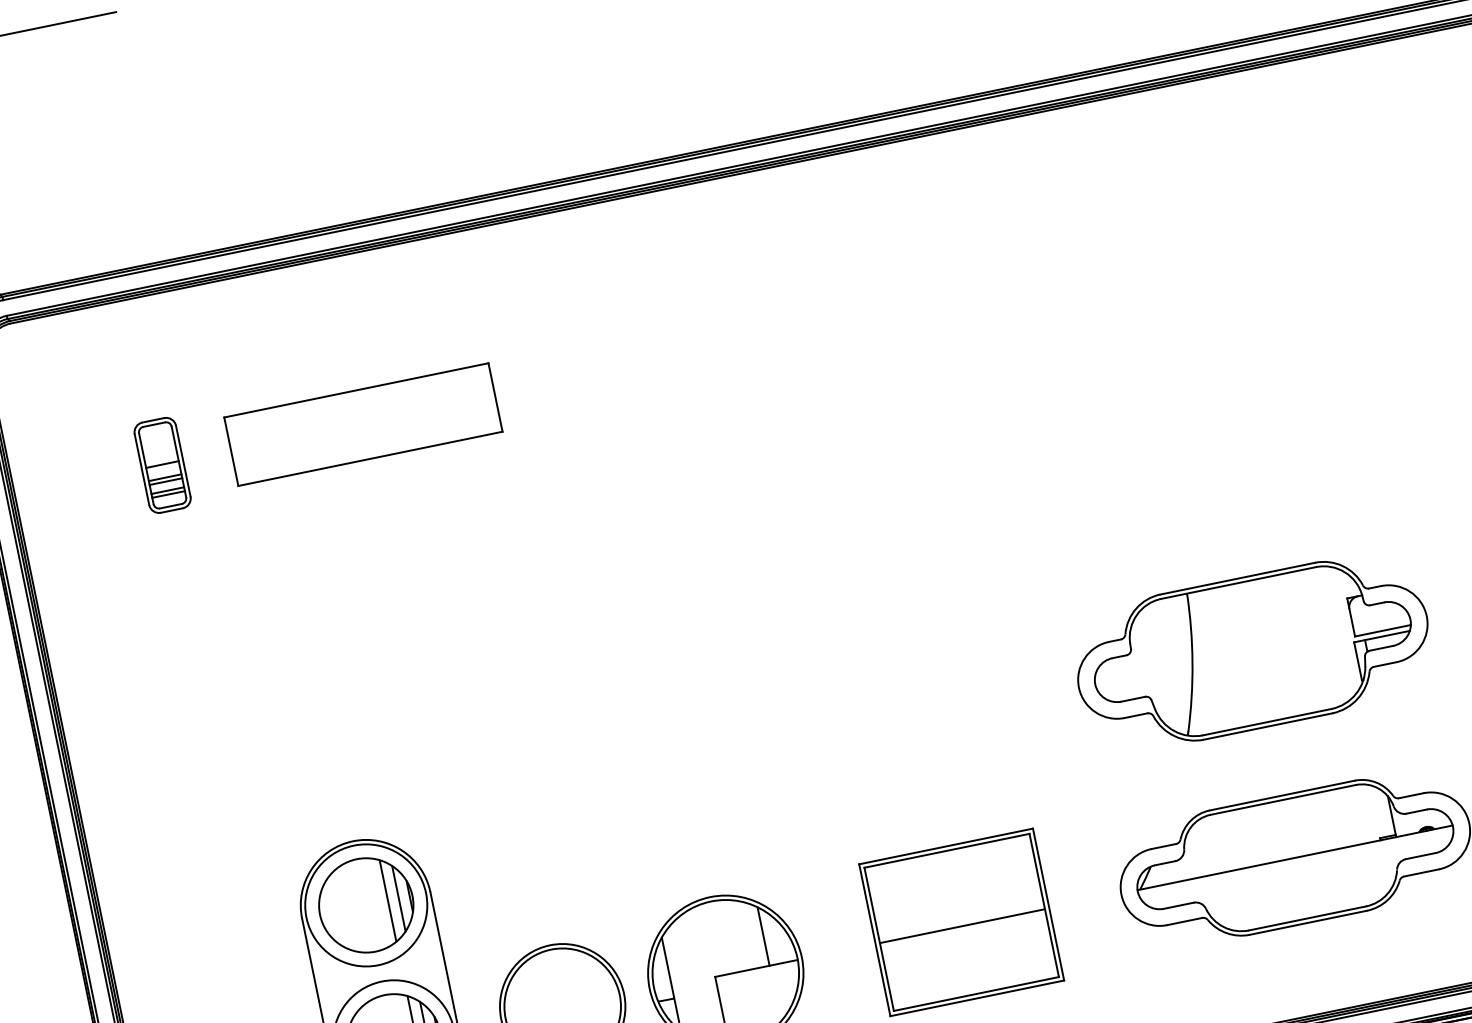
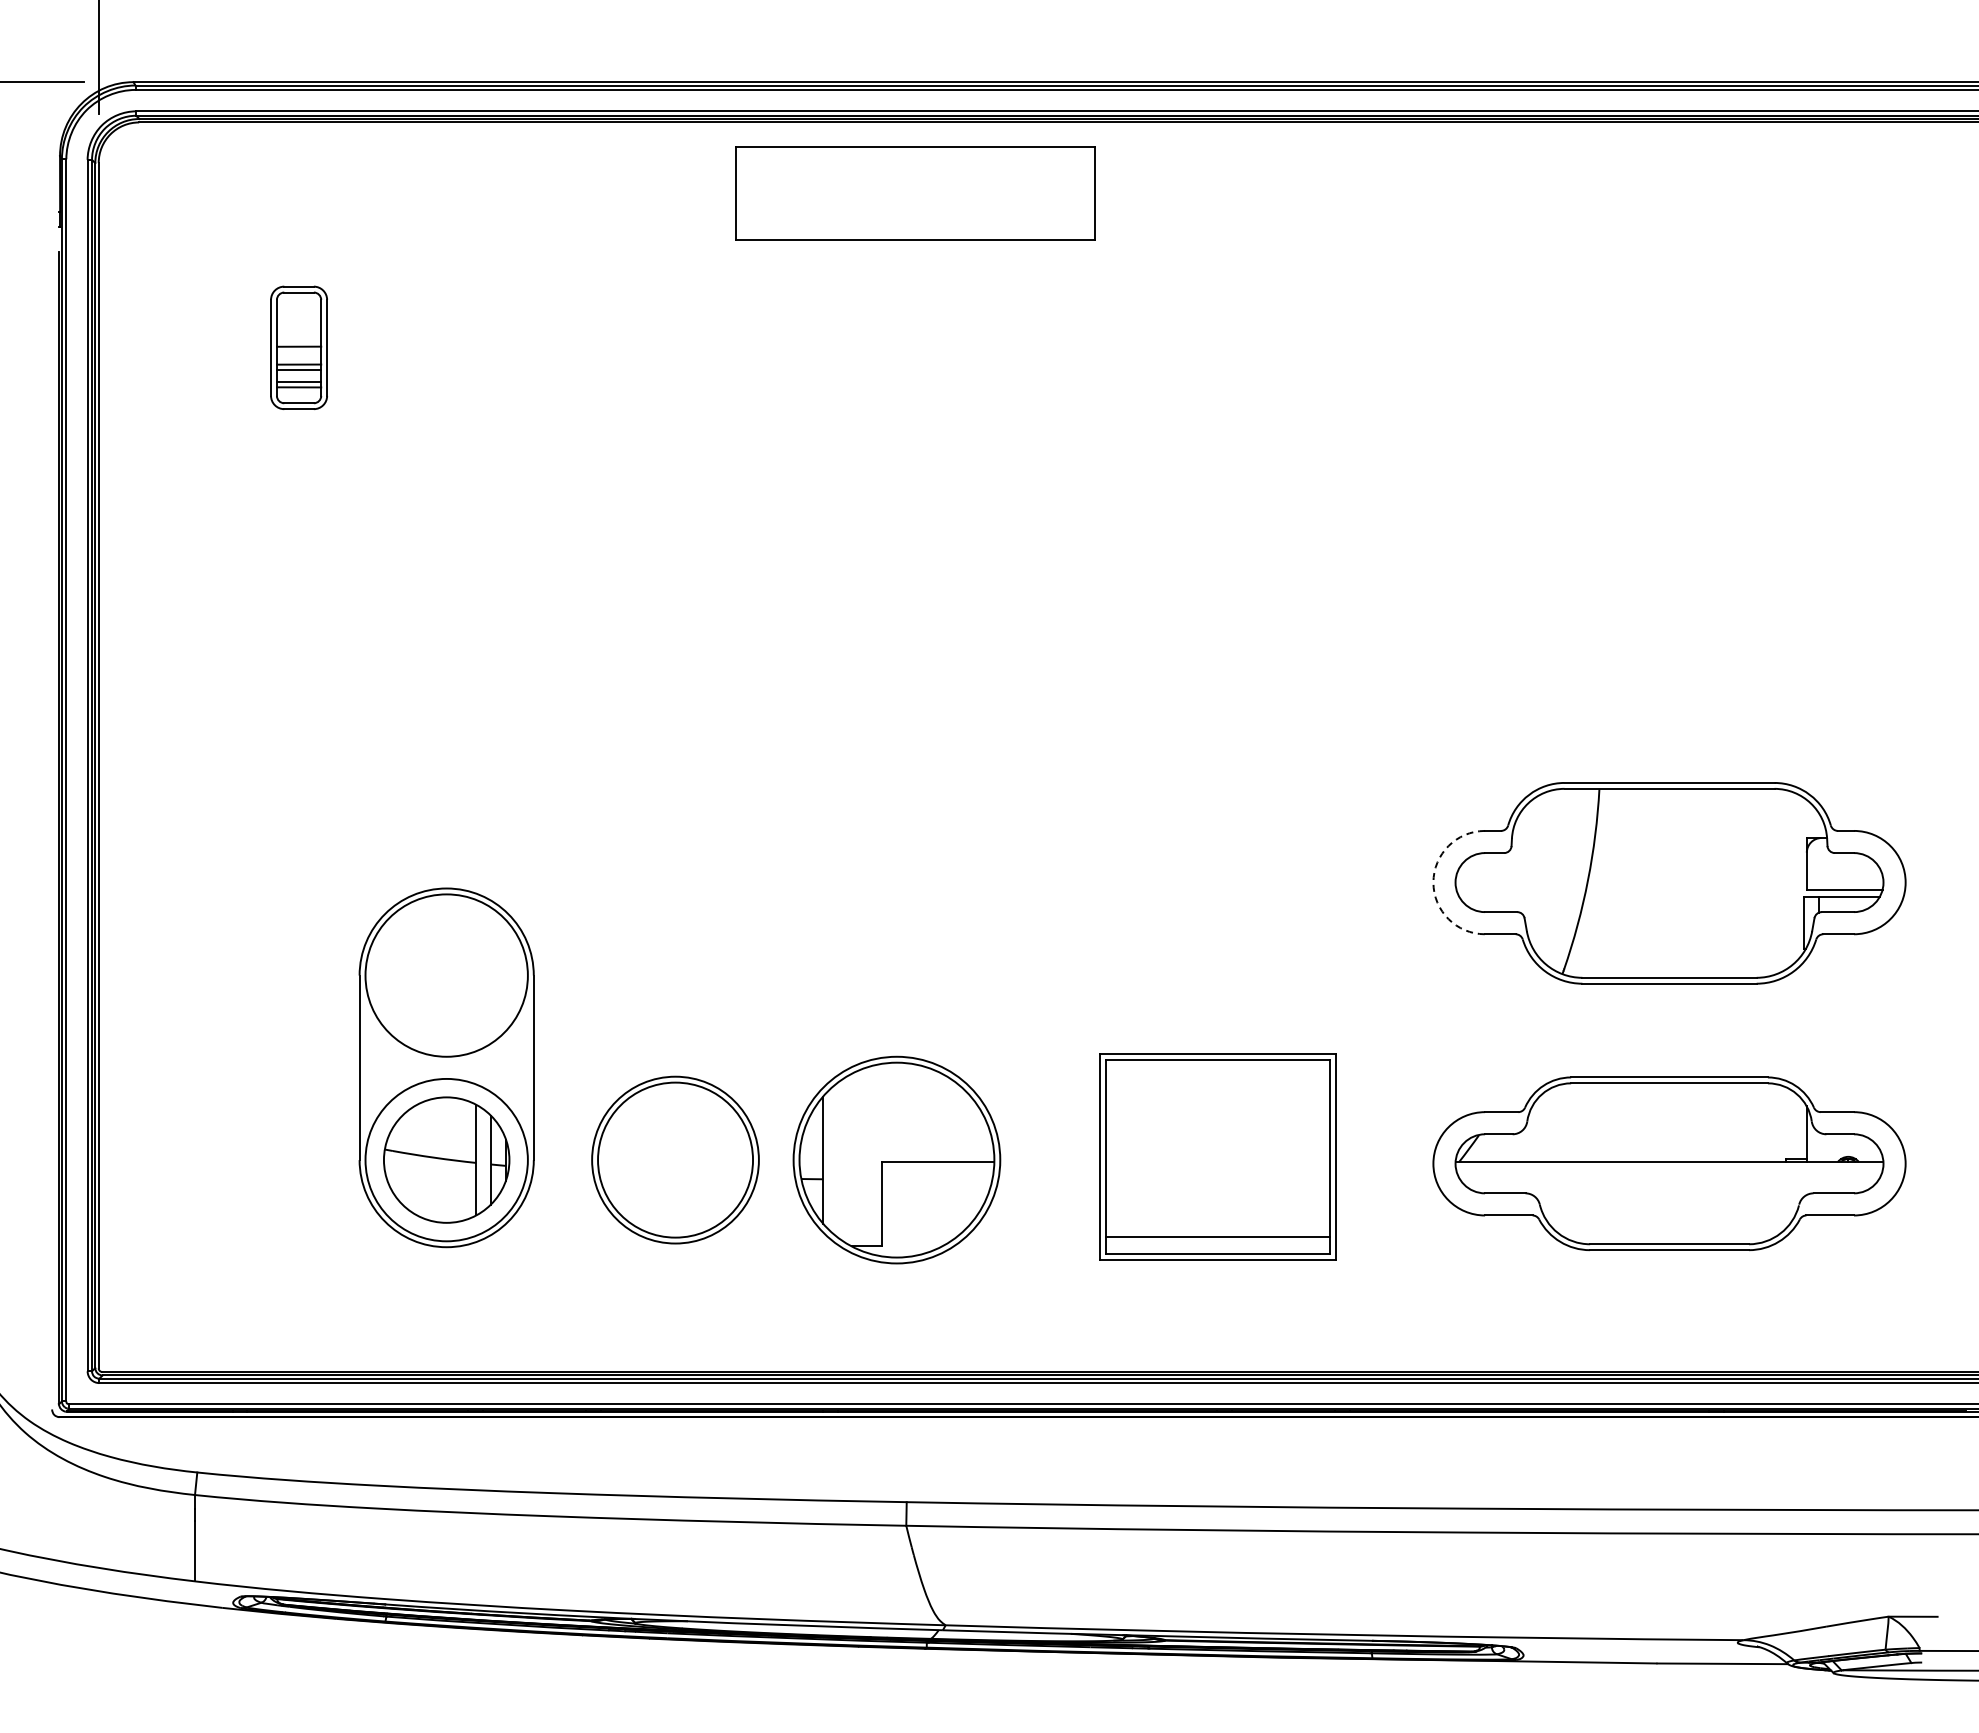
part: (363, 424) -> (915, 193), moved
arc: (1079, 687) -> (1433, 882), solid -> dashed
part: (366, 905) -> (446, 975), removed
line: (962, 926) -> (1217, 1237), moved
line: (763, 936) -> (956, 1122), removed

